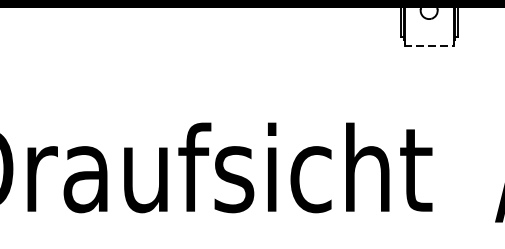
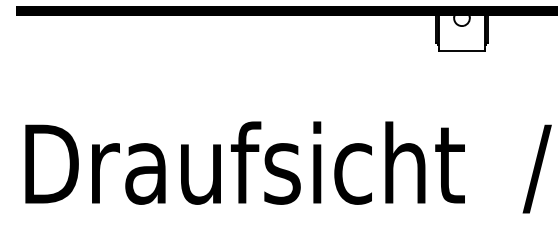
line: (428, 45) -> (461, 50), dashed -> solid

